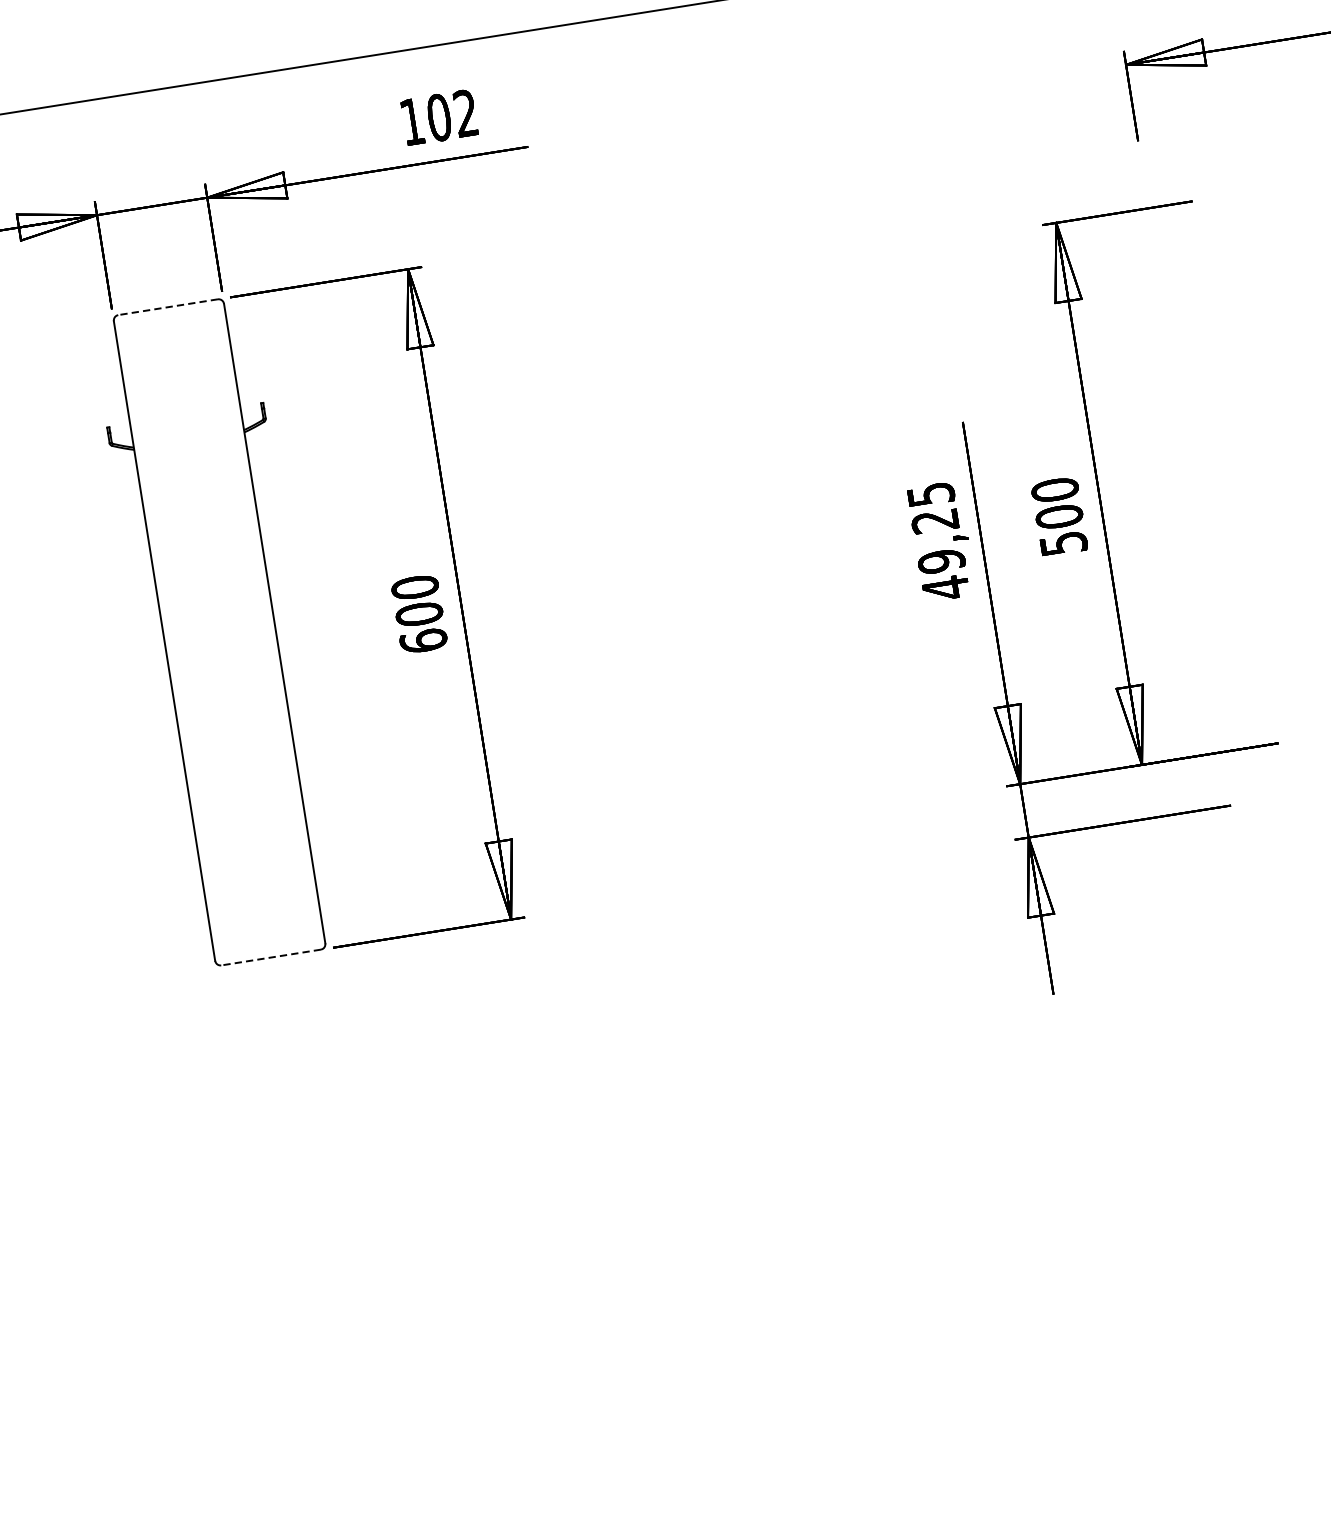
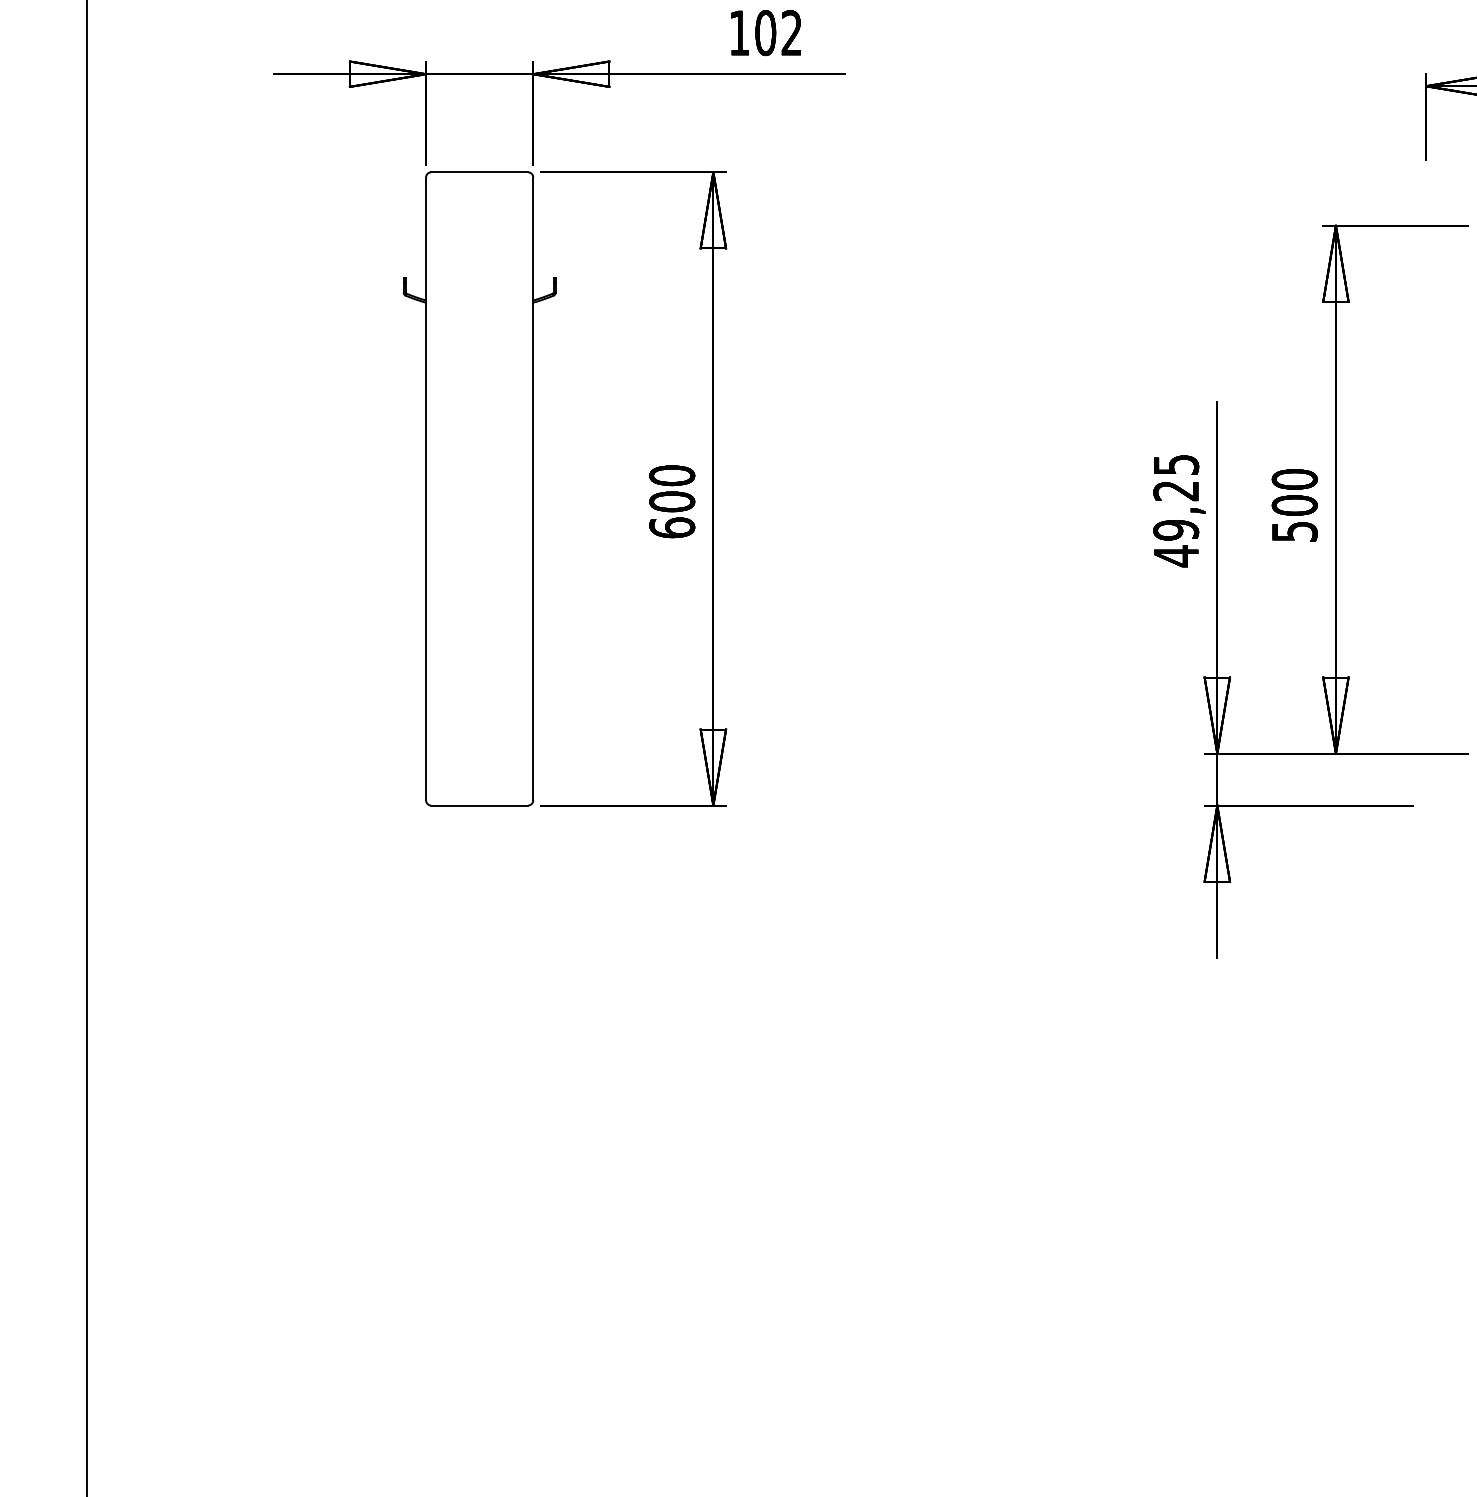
line: (167, 307) -> (479, 172), dashed -> solid
line: (270, 957) -> (479, 805), dashed -> solid

